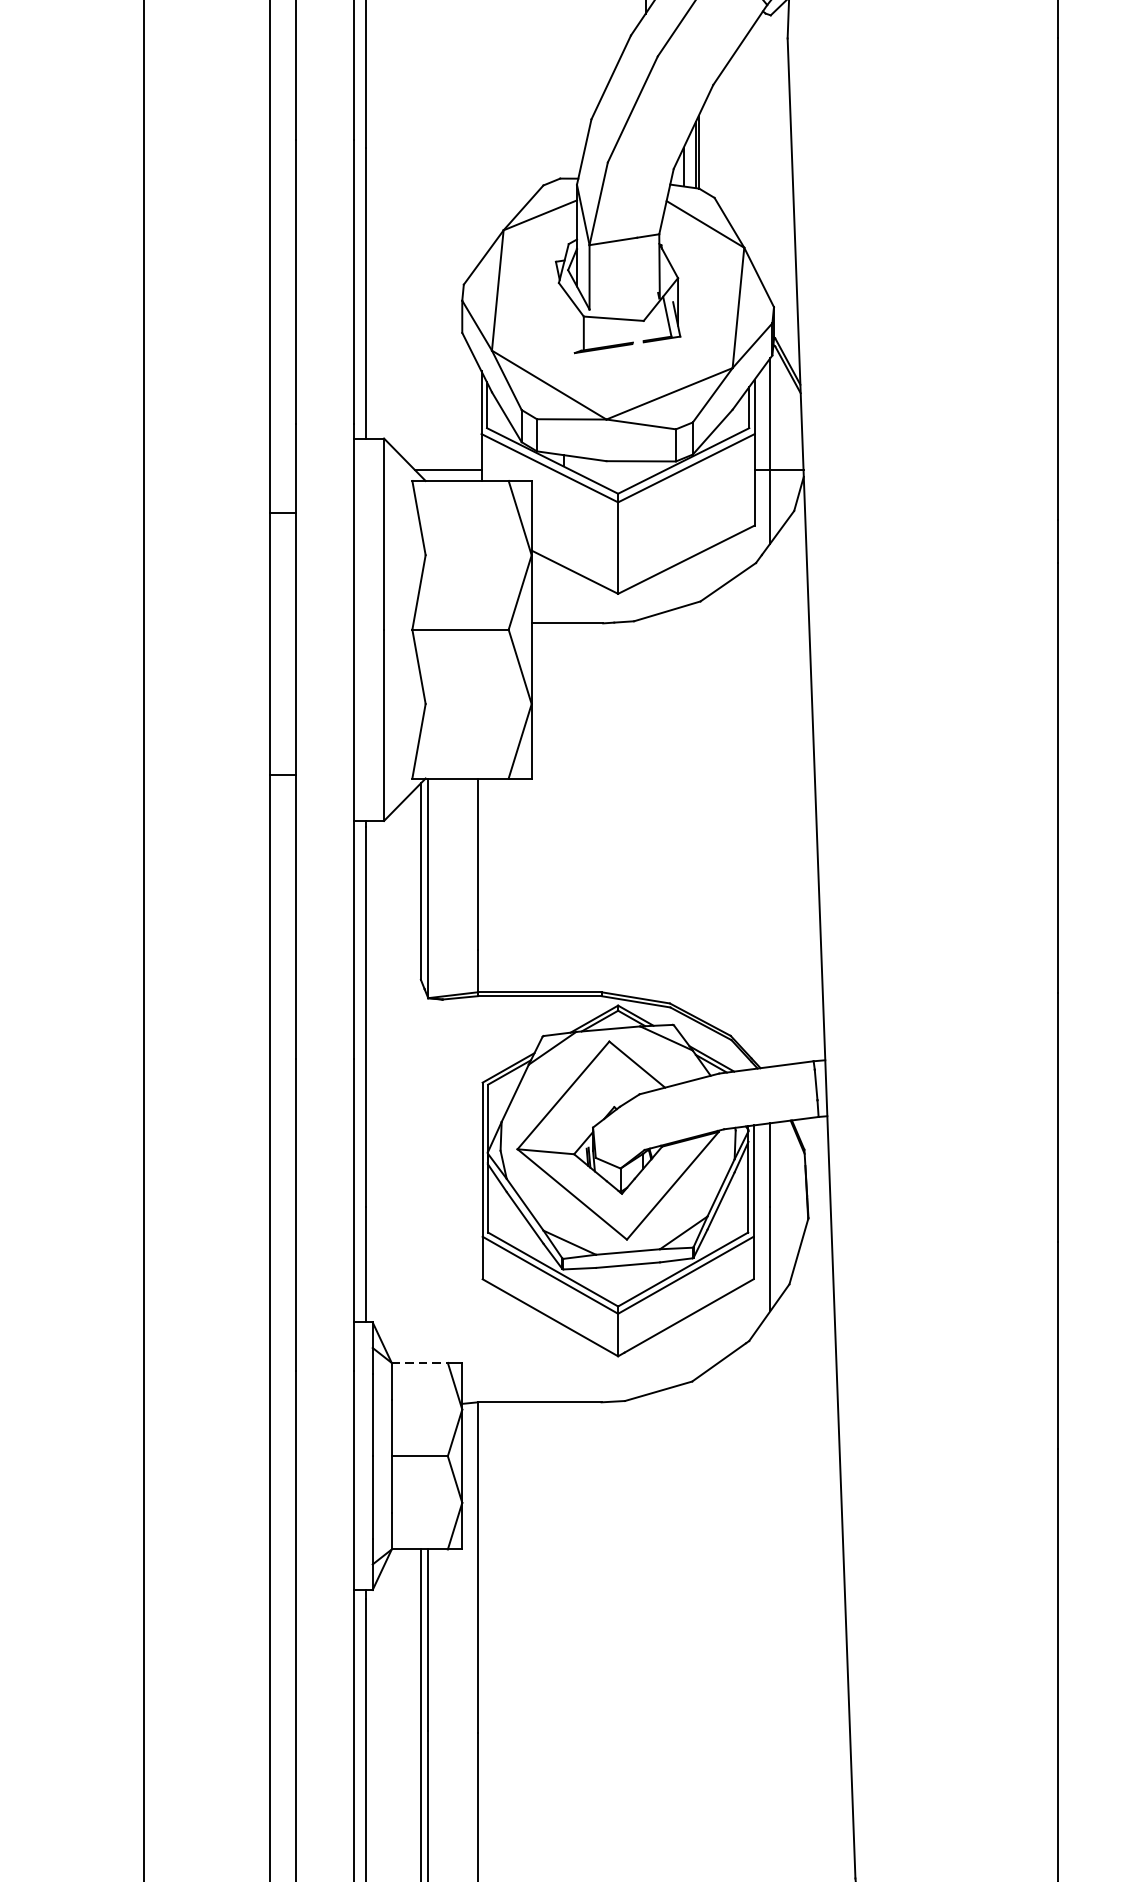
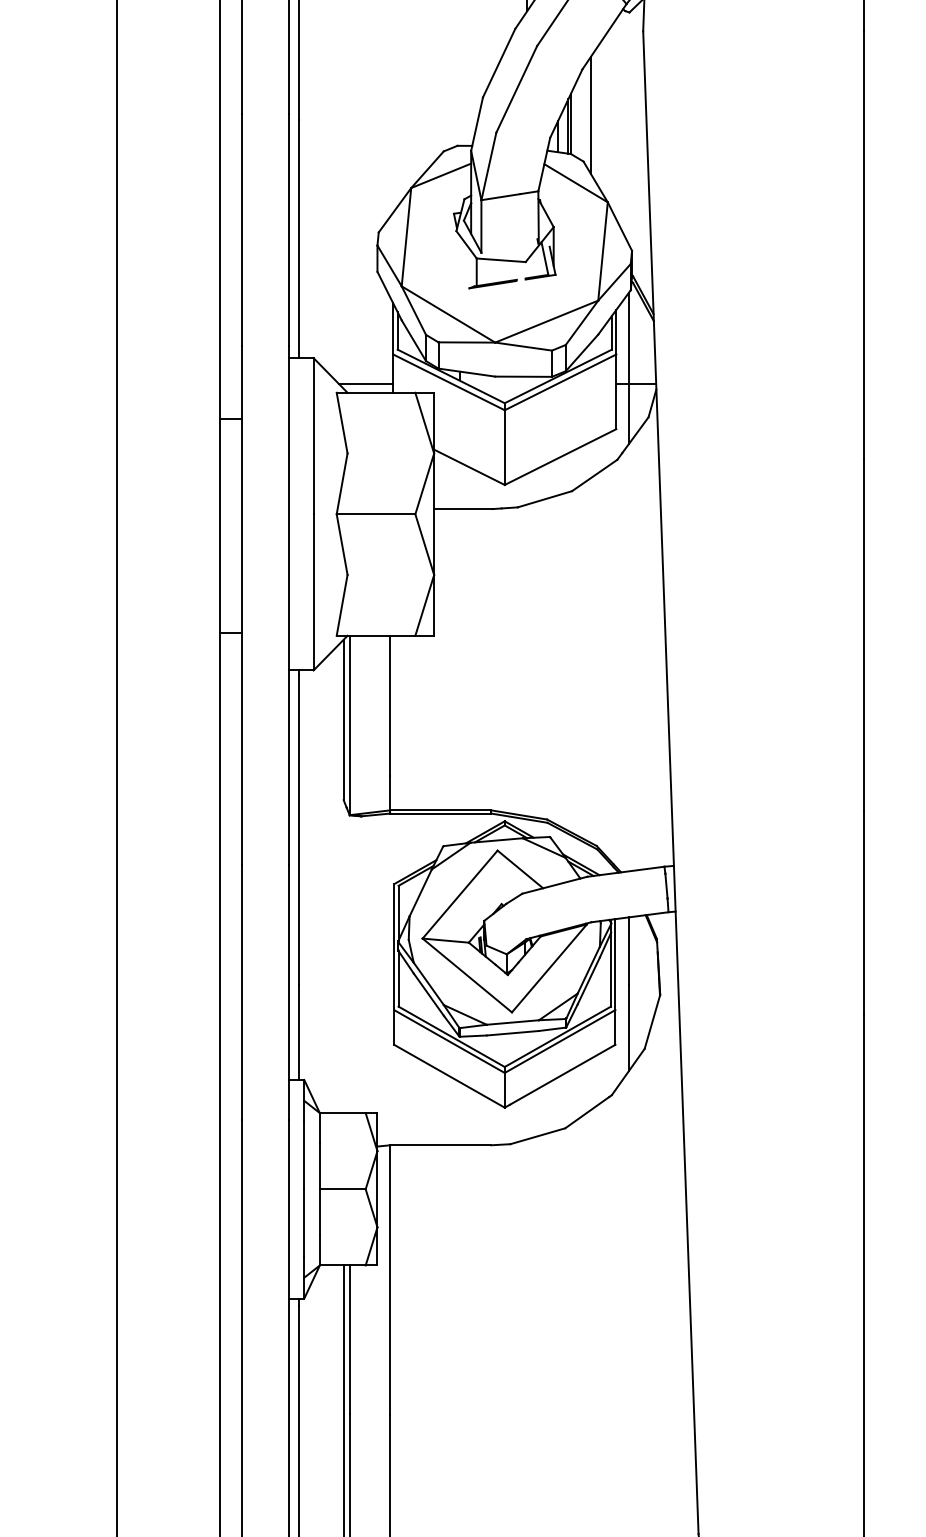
line: (724, 141) -> (591, 115), added
line: (419, 1363) -> (342, 1113), dashed -> solid

